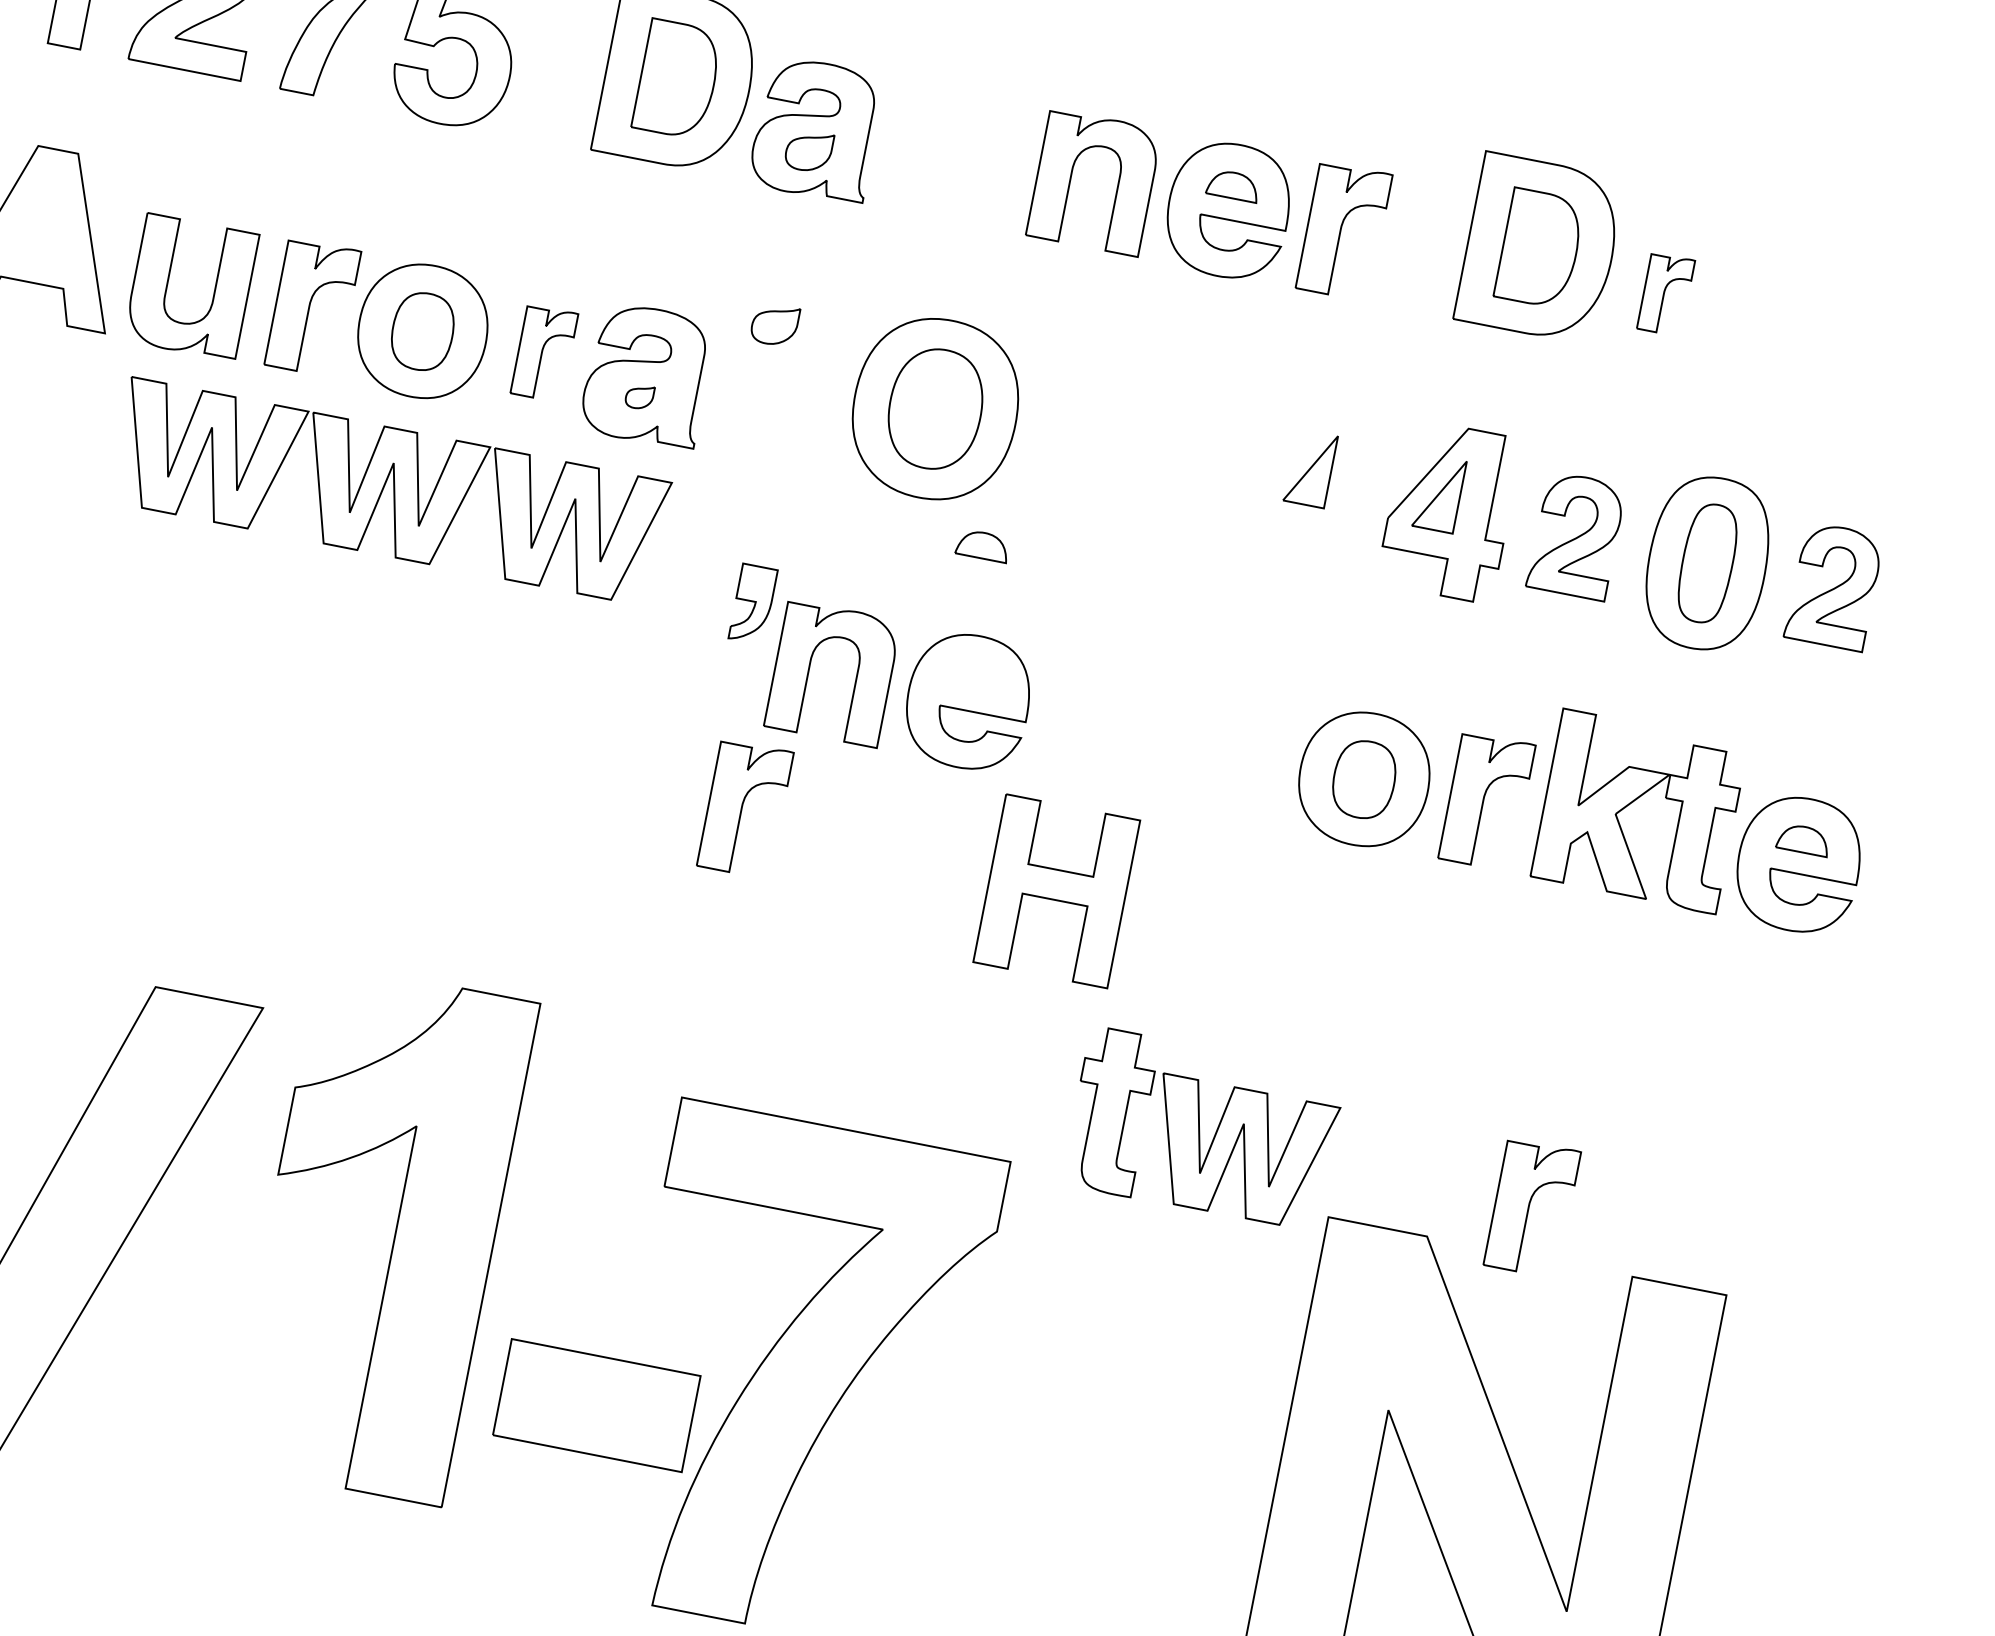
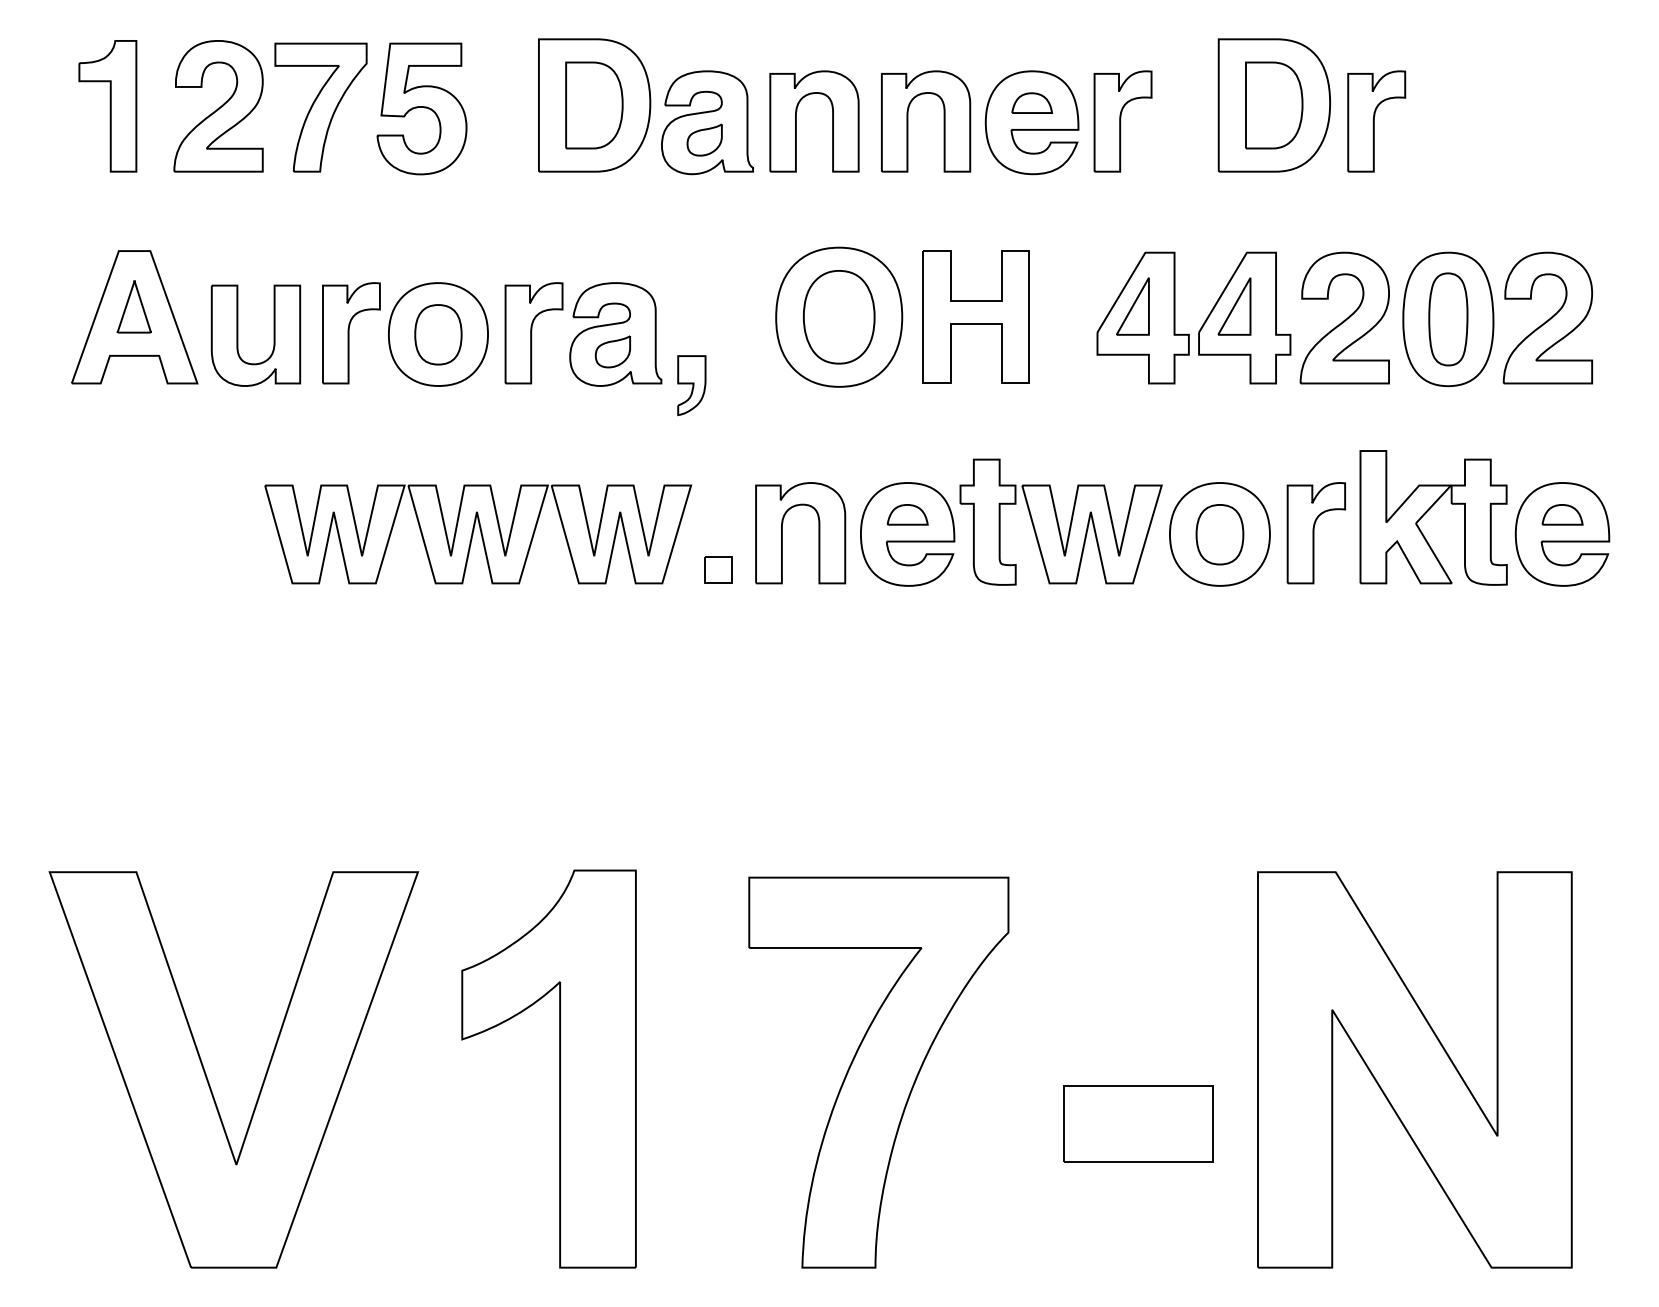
part: (930, 150) -> (796, 121), added
part: (43, 219) -> (133, 306), added
part: (1665, 294) -> (1376, 121), size x1.67
part: (774, 323) -> (704, 276), removed
part: (543, 353) -> (533, 333), size x1.43
part: (639, 396) -> (612, 351), size x1.67
part: (1320, 484) -> (1142, 317), added
part: (390, 492) -> (478, 534), moved
part: (1576, 535) -> (1344, 317), size x1.43
part: (982, 545) -> (907, 514), moved
part: (1833, 585) -> (1547, 317), size x1.43
part: (752, 604) -> (691, 385), moved
part: (719, 699) -> (718, 569), added
part: (745, 809) -> (754, 649), removed
part: (1056, 890) -> (975, 316), moved
part: (1203, 1128) -> (1060, 521), moved
part: (1531, 1208) -> (1410, 835), removed
part: (394, 1235) -> (559, 1068), moved
part: (596, 1404) -> (1138, 1123), moved

